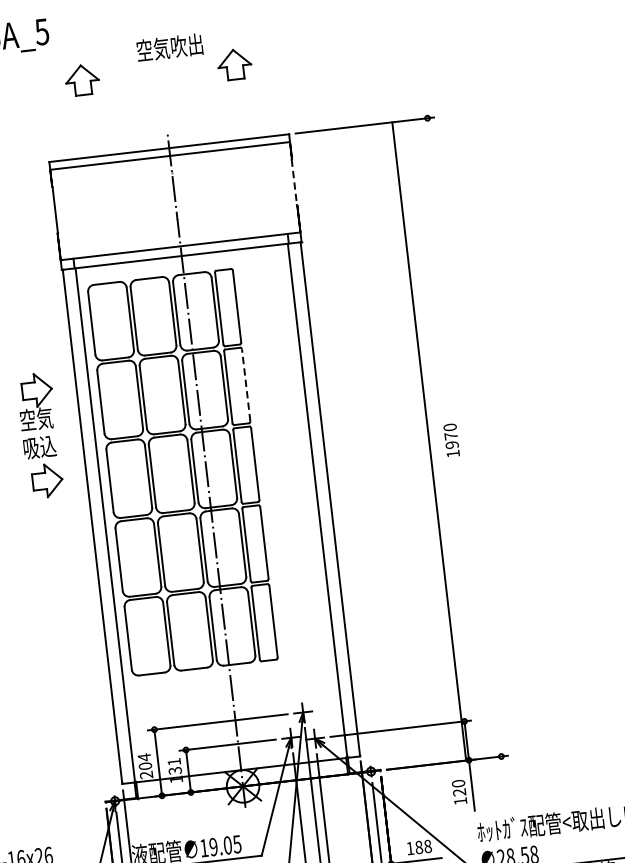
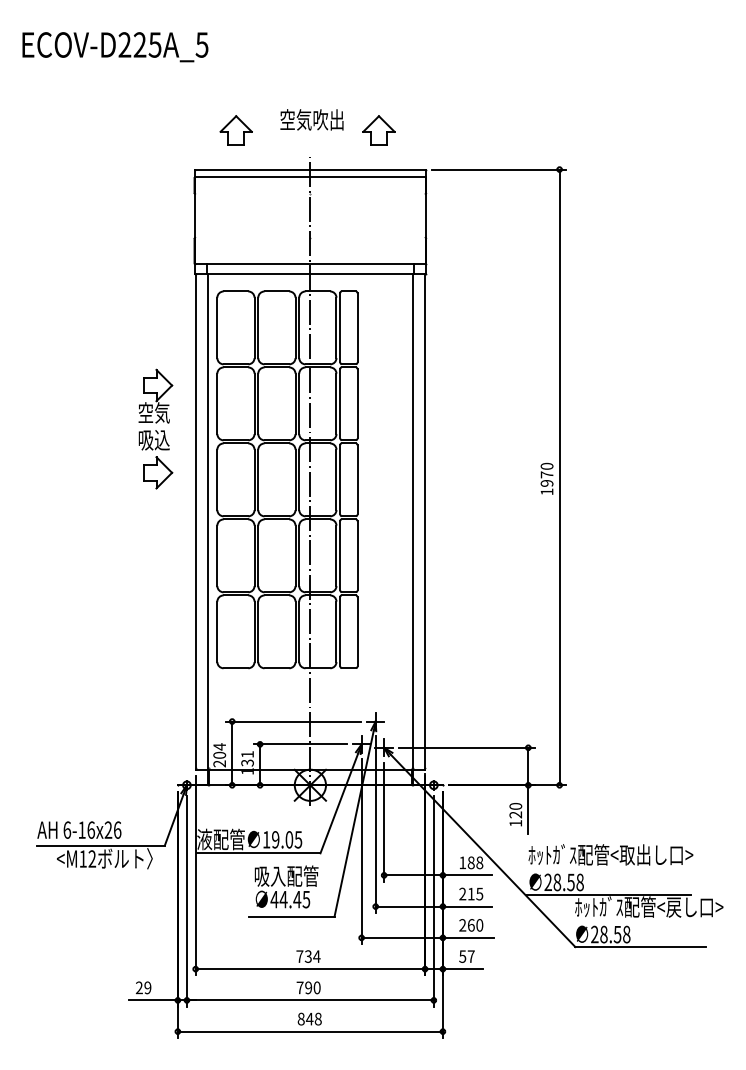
text: (169, 47) -> (311, 119), moved
part: (234, 64) -> (378, 130), moved
part: (81, 80) -> (235, 130), moved
line: (294, 181) -> (425, 215), dashed -> solid
line: (246, 384) -> (357, 403), dashed -> solid
line: (429, 441) -> (559, 477), moved

